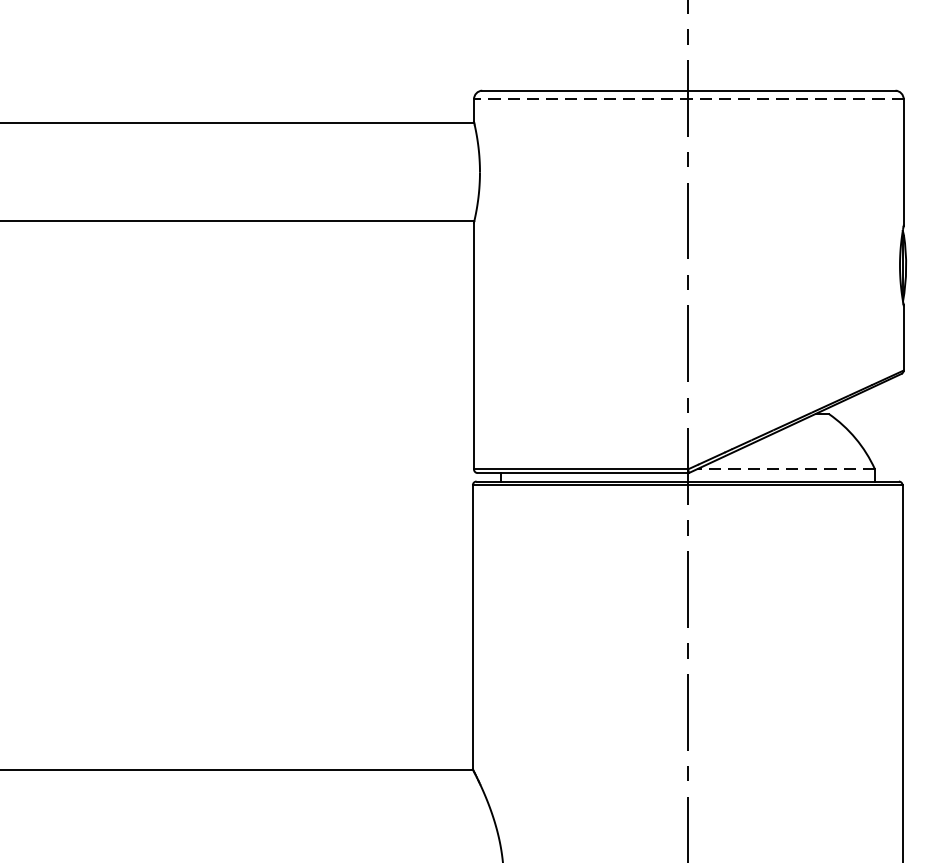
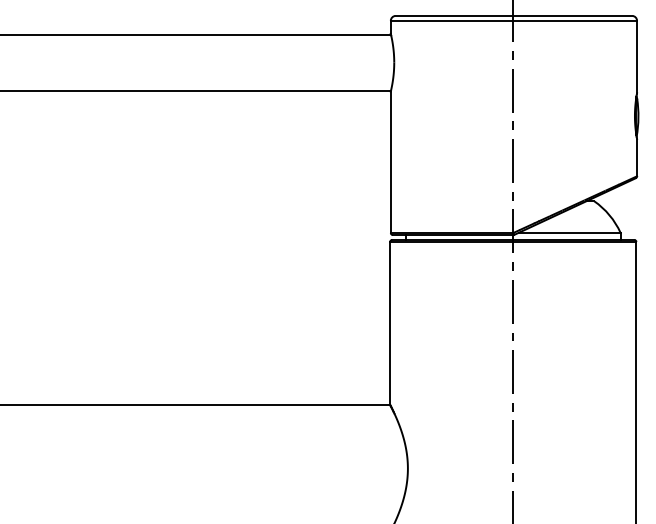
line: (688, 98) -> (513, 20), dashed -> solid
line: (785, 468) -> (569, 232), dashed -> solid

